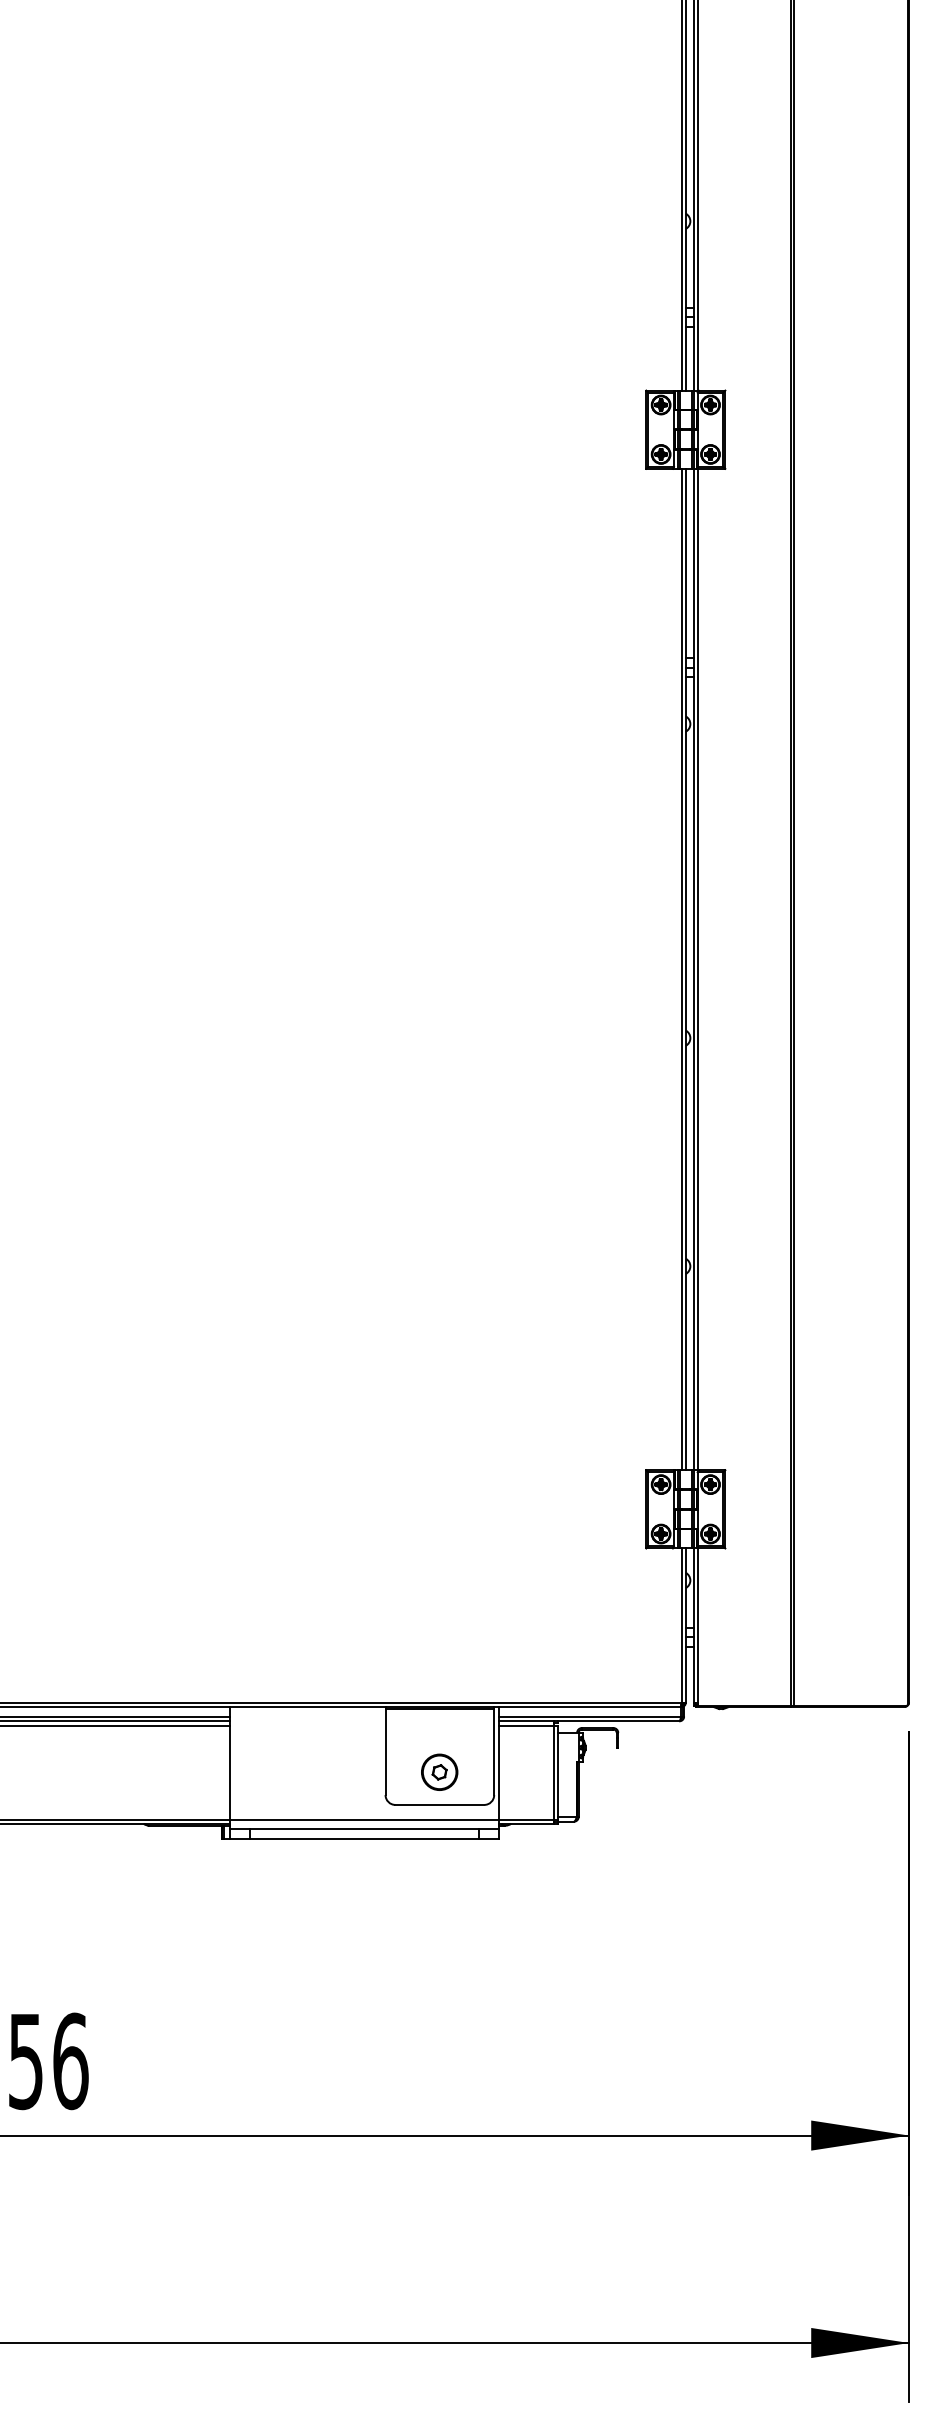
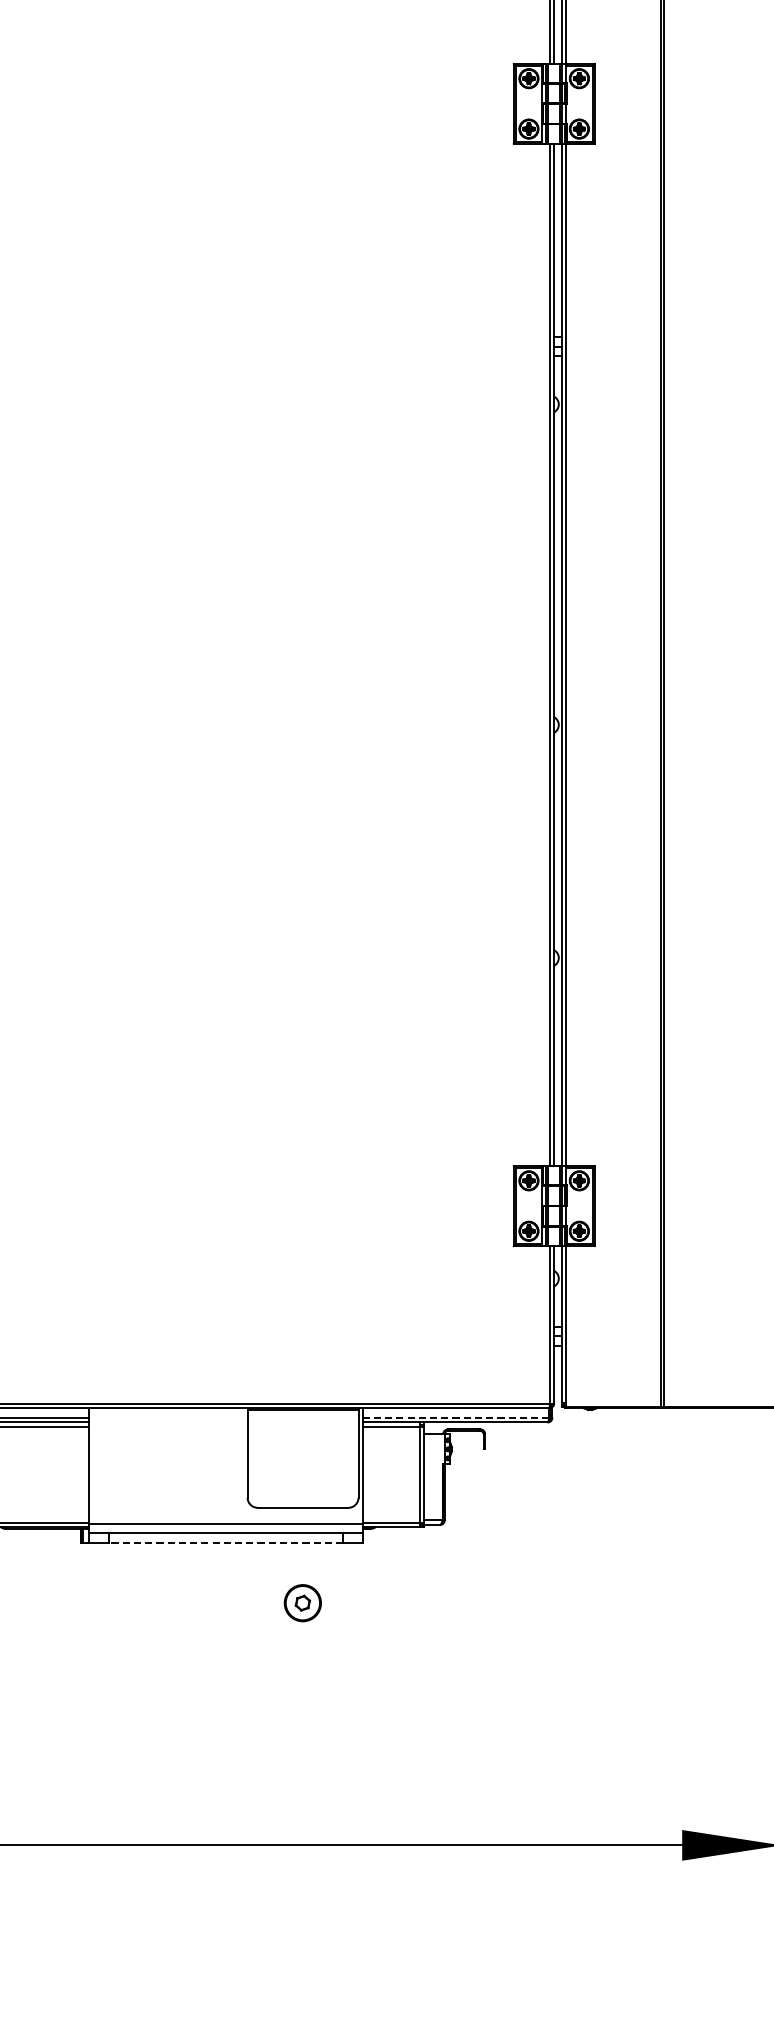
line: (589, 1716) -> (455, 1417), solid -> dashed
part: (439, 1771) -> (302, 1602), moved
line: (364, 1839) -> (226, 1543), solid -> dashed

